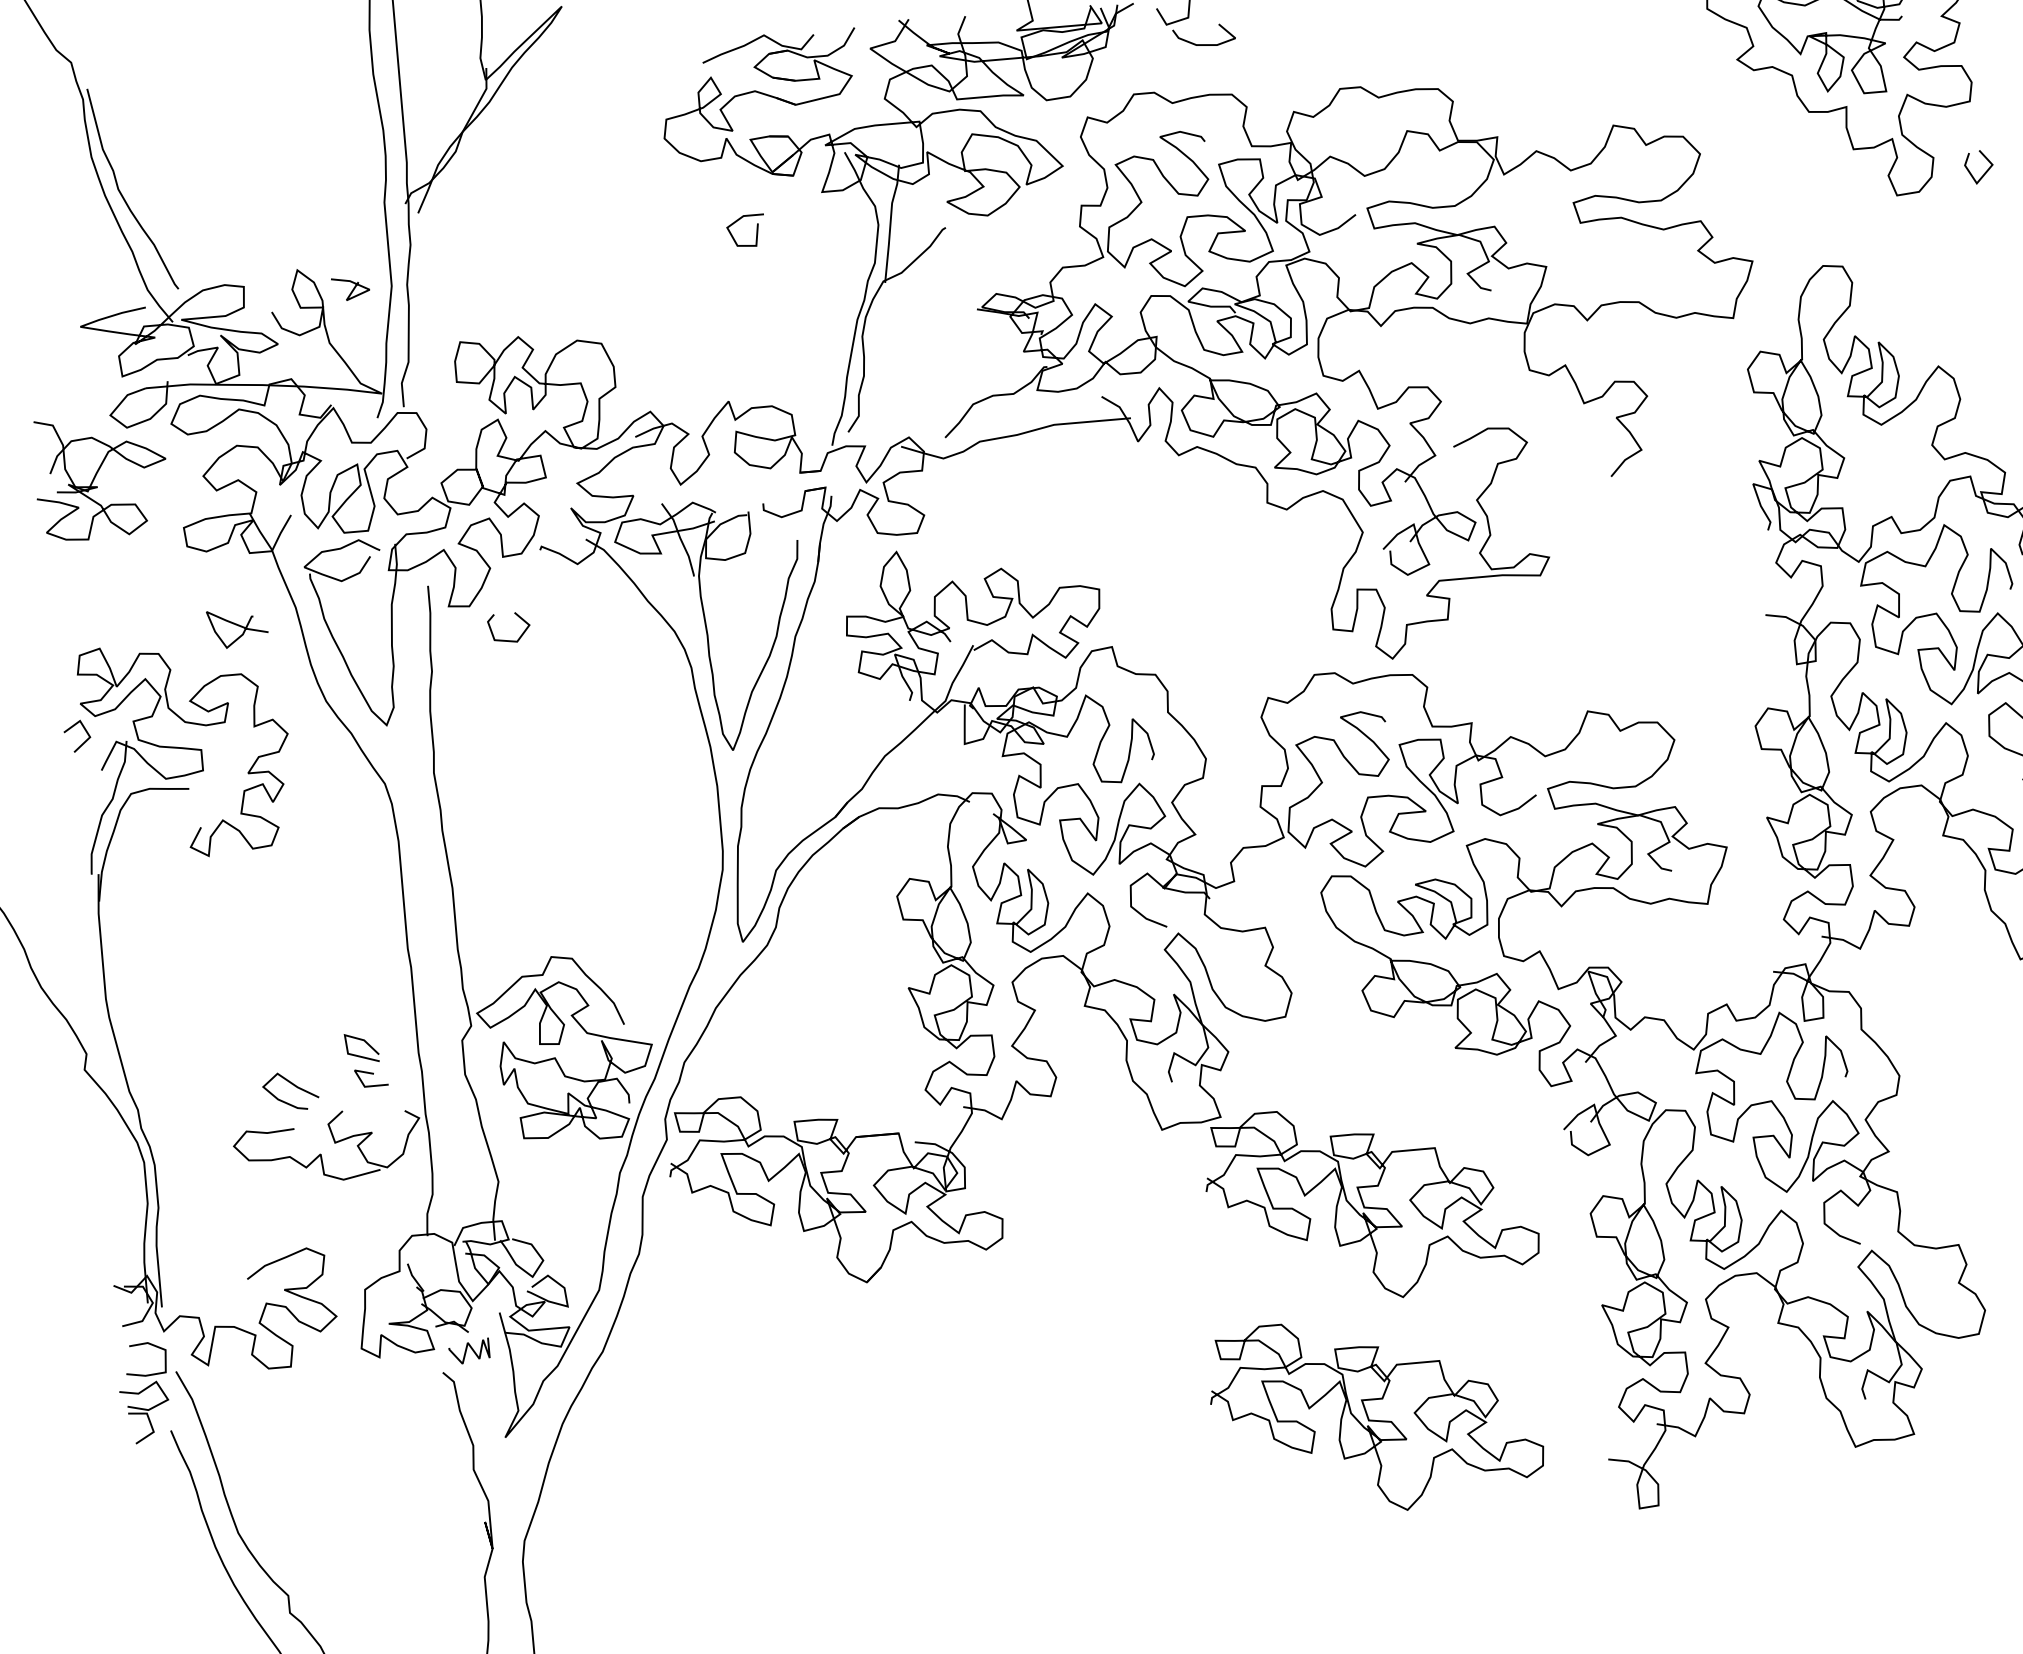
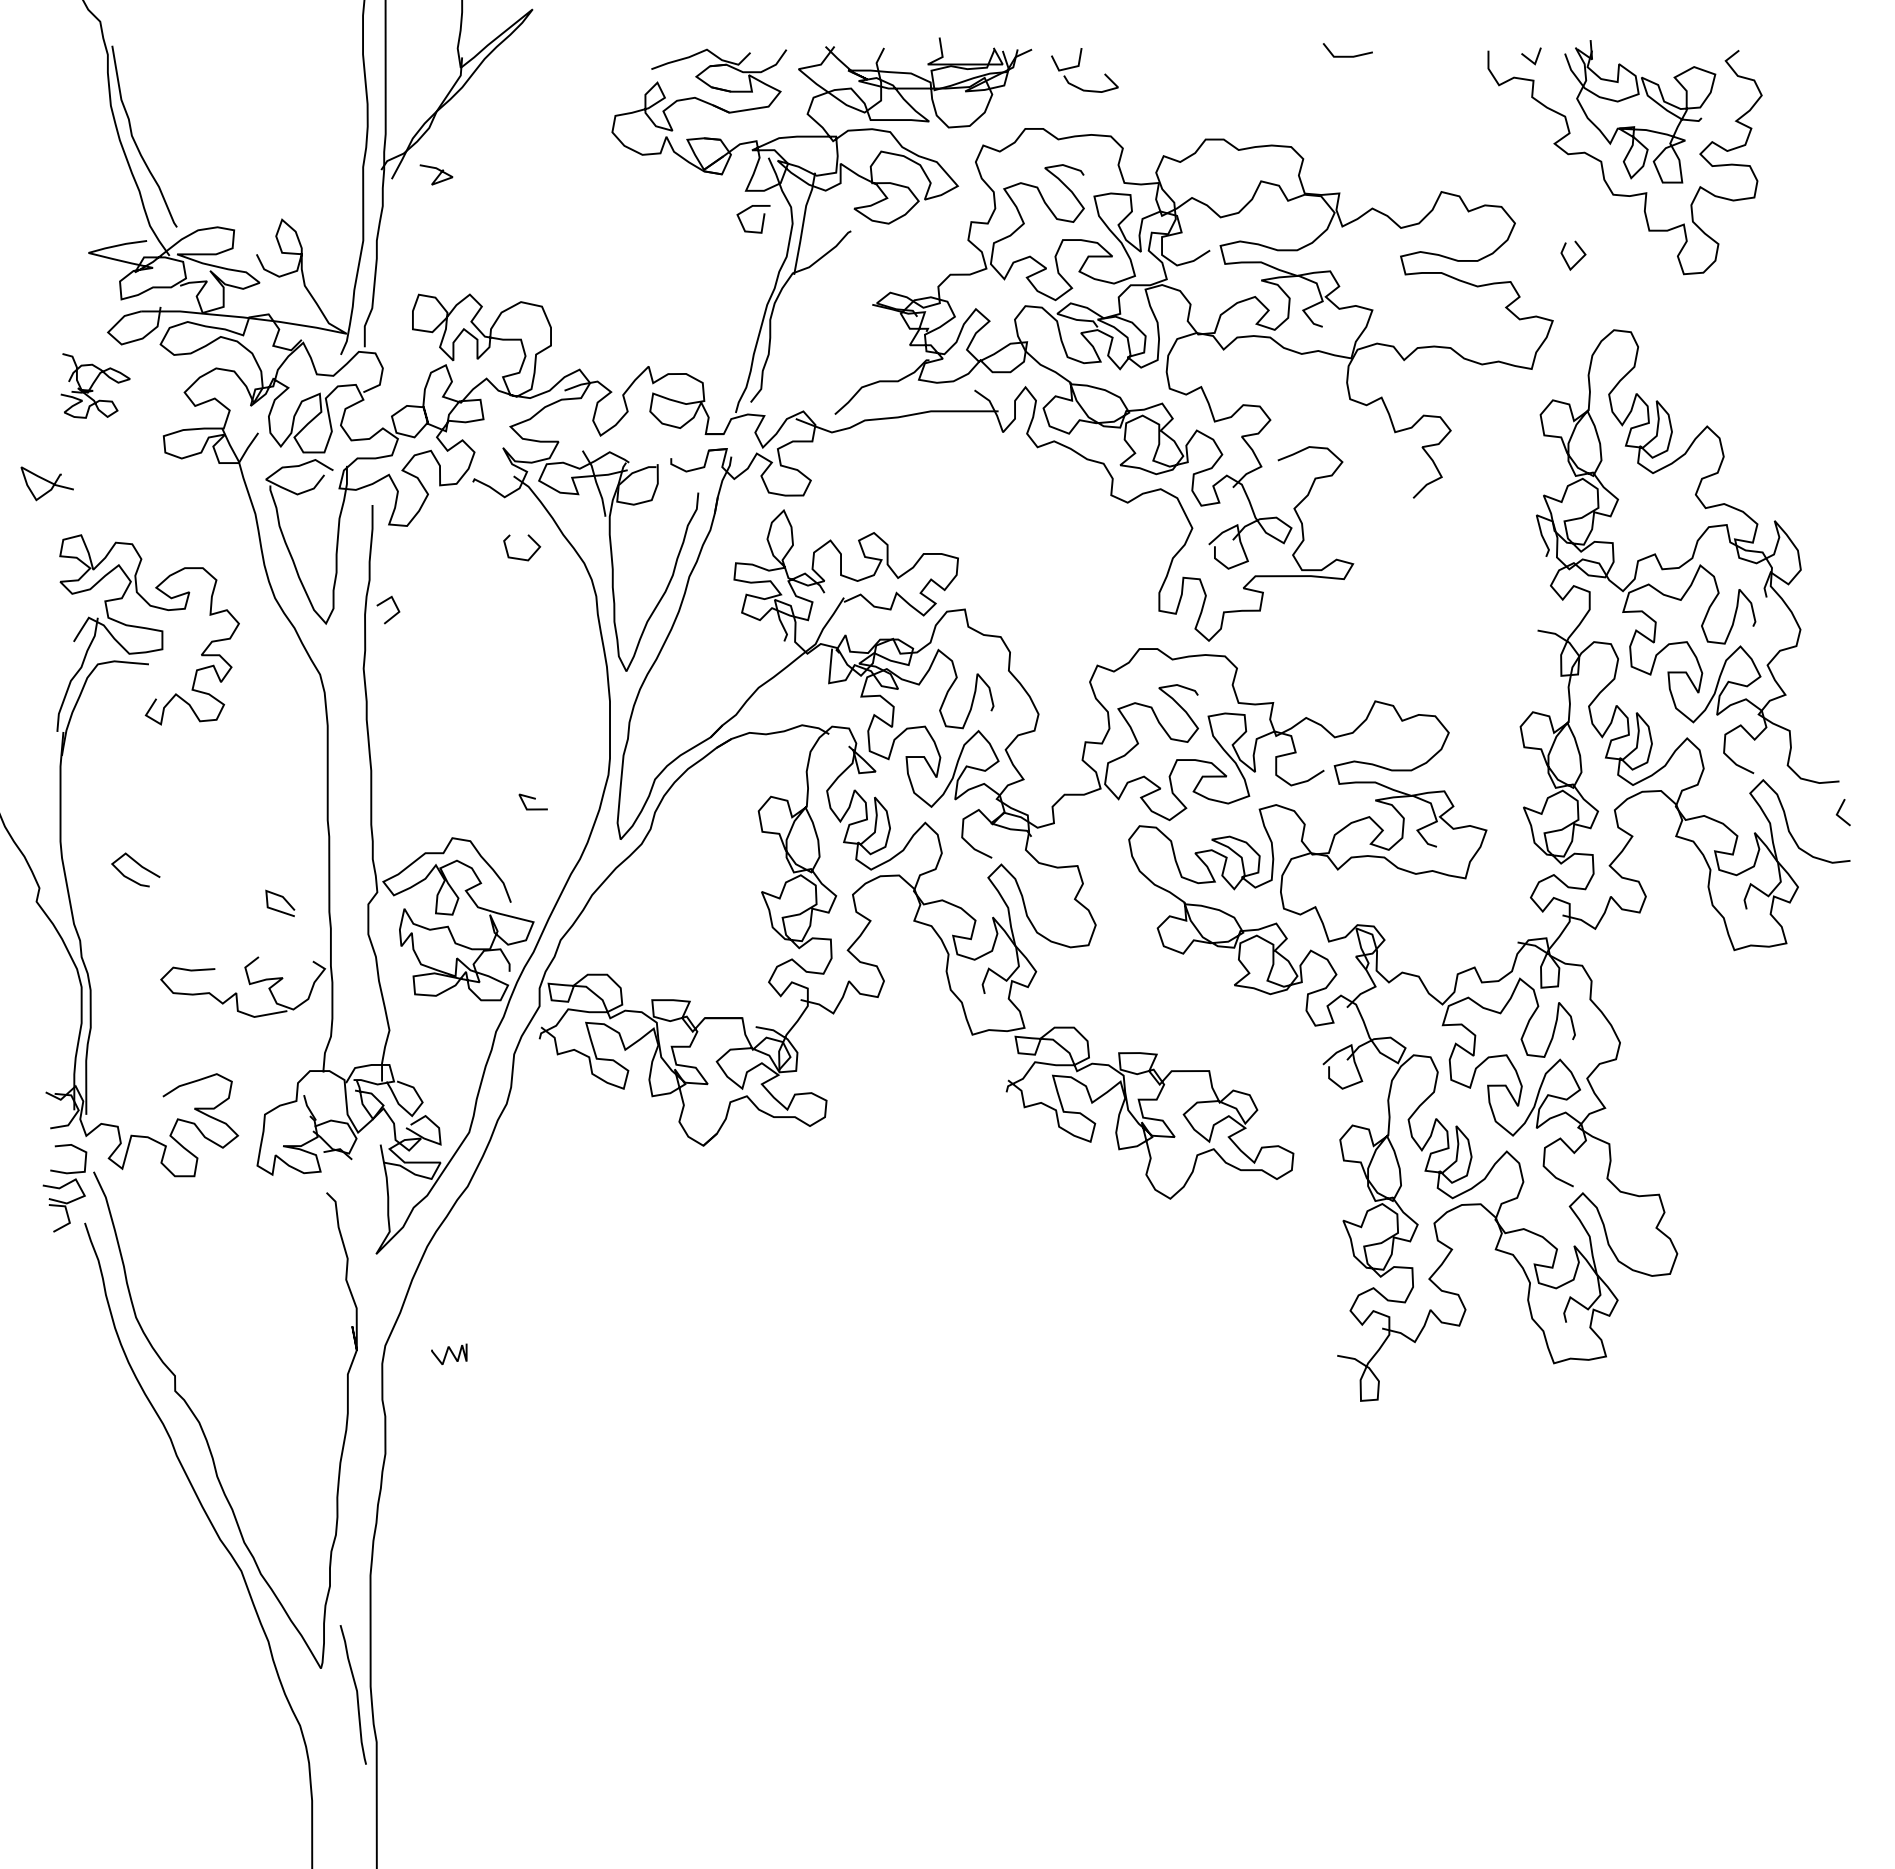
line: (1985, 172) -> (1578, 260), moved
curve: (756, 230) -> (762, 219), moved
curve: (352, 289) -> (437, 175), moved
part: (101, 476) -> (95, 385), size x0.6
curve: (236, 625) -> (46, 481), moved
curve: (510, 640) -> (522, 558), moved
line: (85, 731) -> (395, 606), moved
line: (371, 1074) -> (533, 799), moved
curve: (293, 1086) -> (138, 865), moved
curve: (467, 1350) -> (447, 1353), moved
curve: (1375, 1419) -> (1137, 1303), removed

